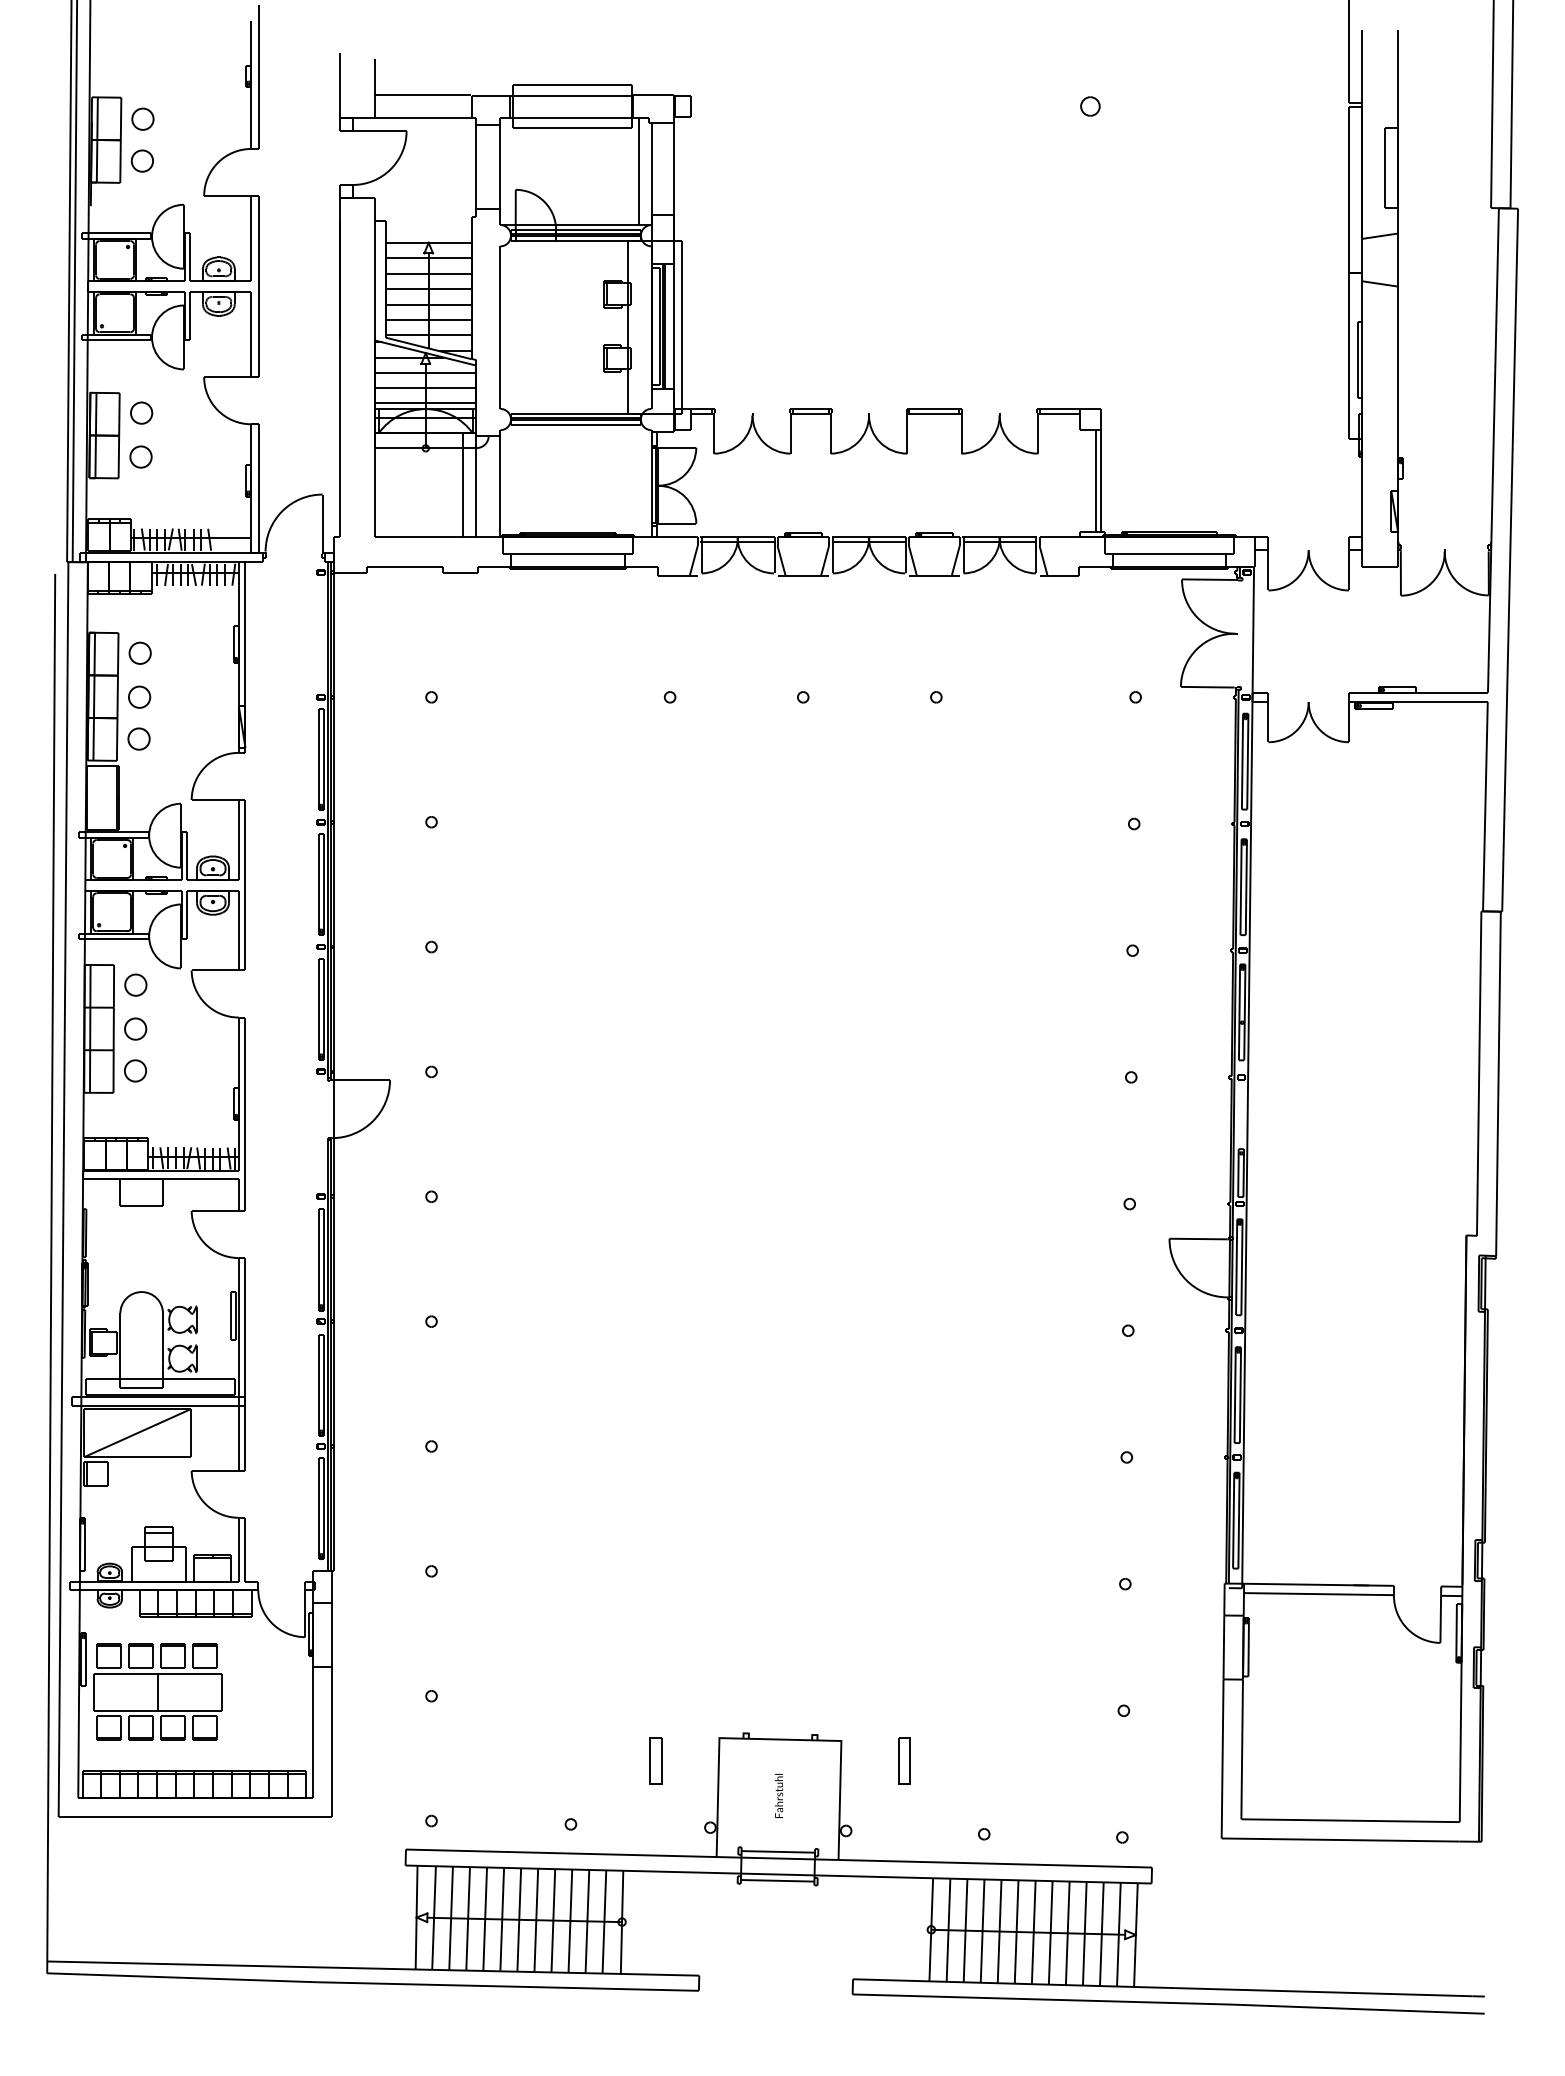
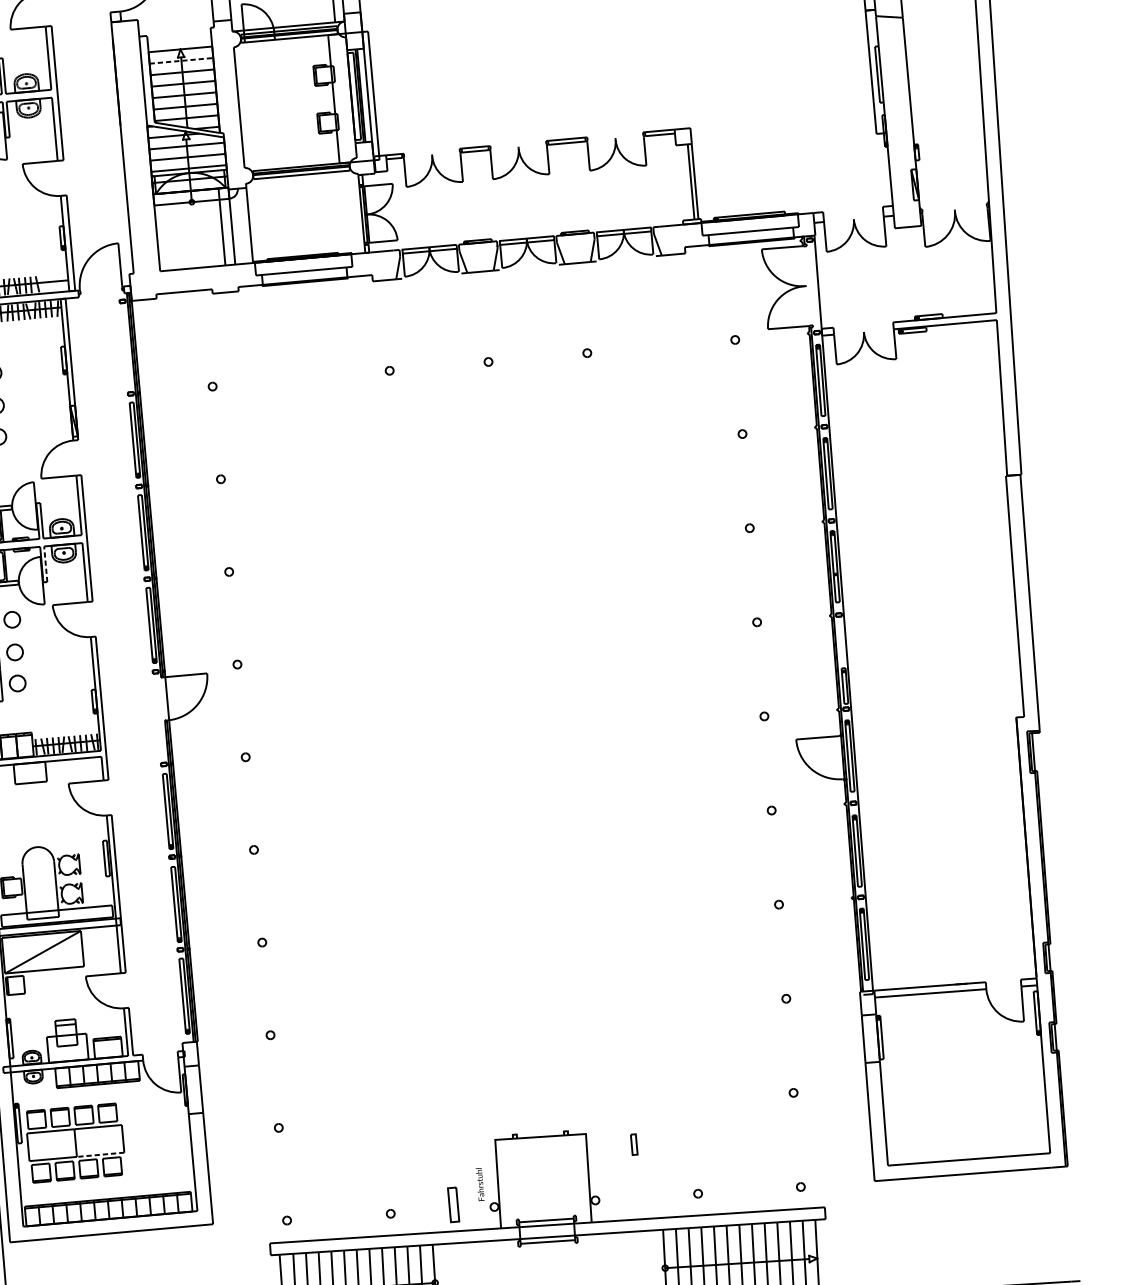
line: (428, 258) -> (181, 61), solid -> dashed
line: (187, 914) -> (45, 563), solid -> dashed
line: (190, 1710) -> (100, 1154), solid -> dashed
part: (655, 1760) -> (453, 1204), moved
part: (904, 1760) -> (634, 1144), size x0.6
text: (779, 1795) -> (480, 1184), moved

